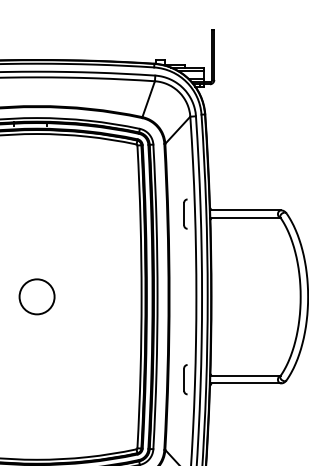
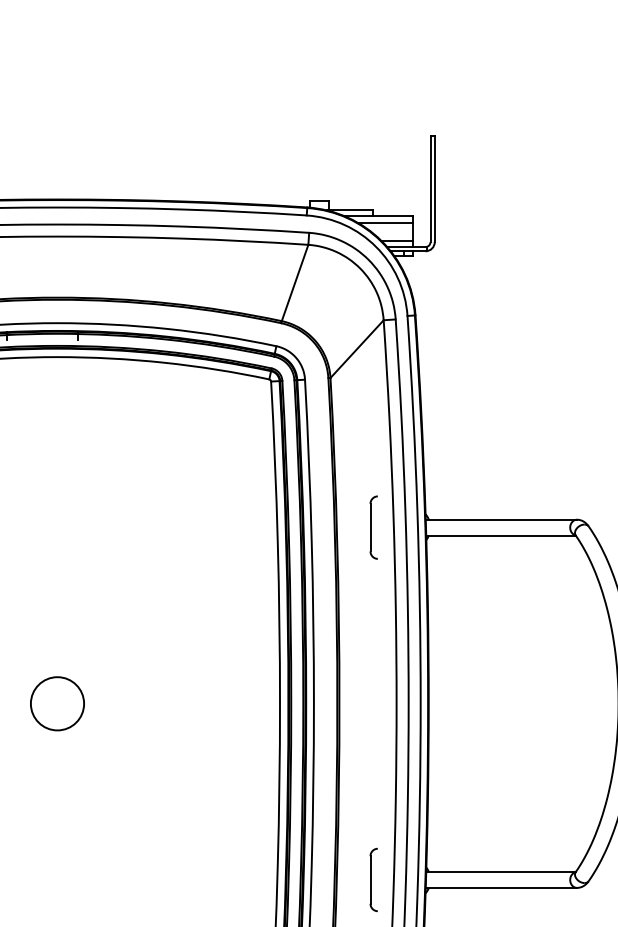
circle: (36, 296) -> (56, 702), size x0.71

